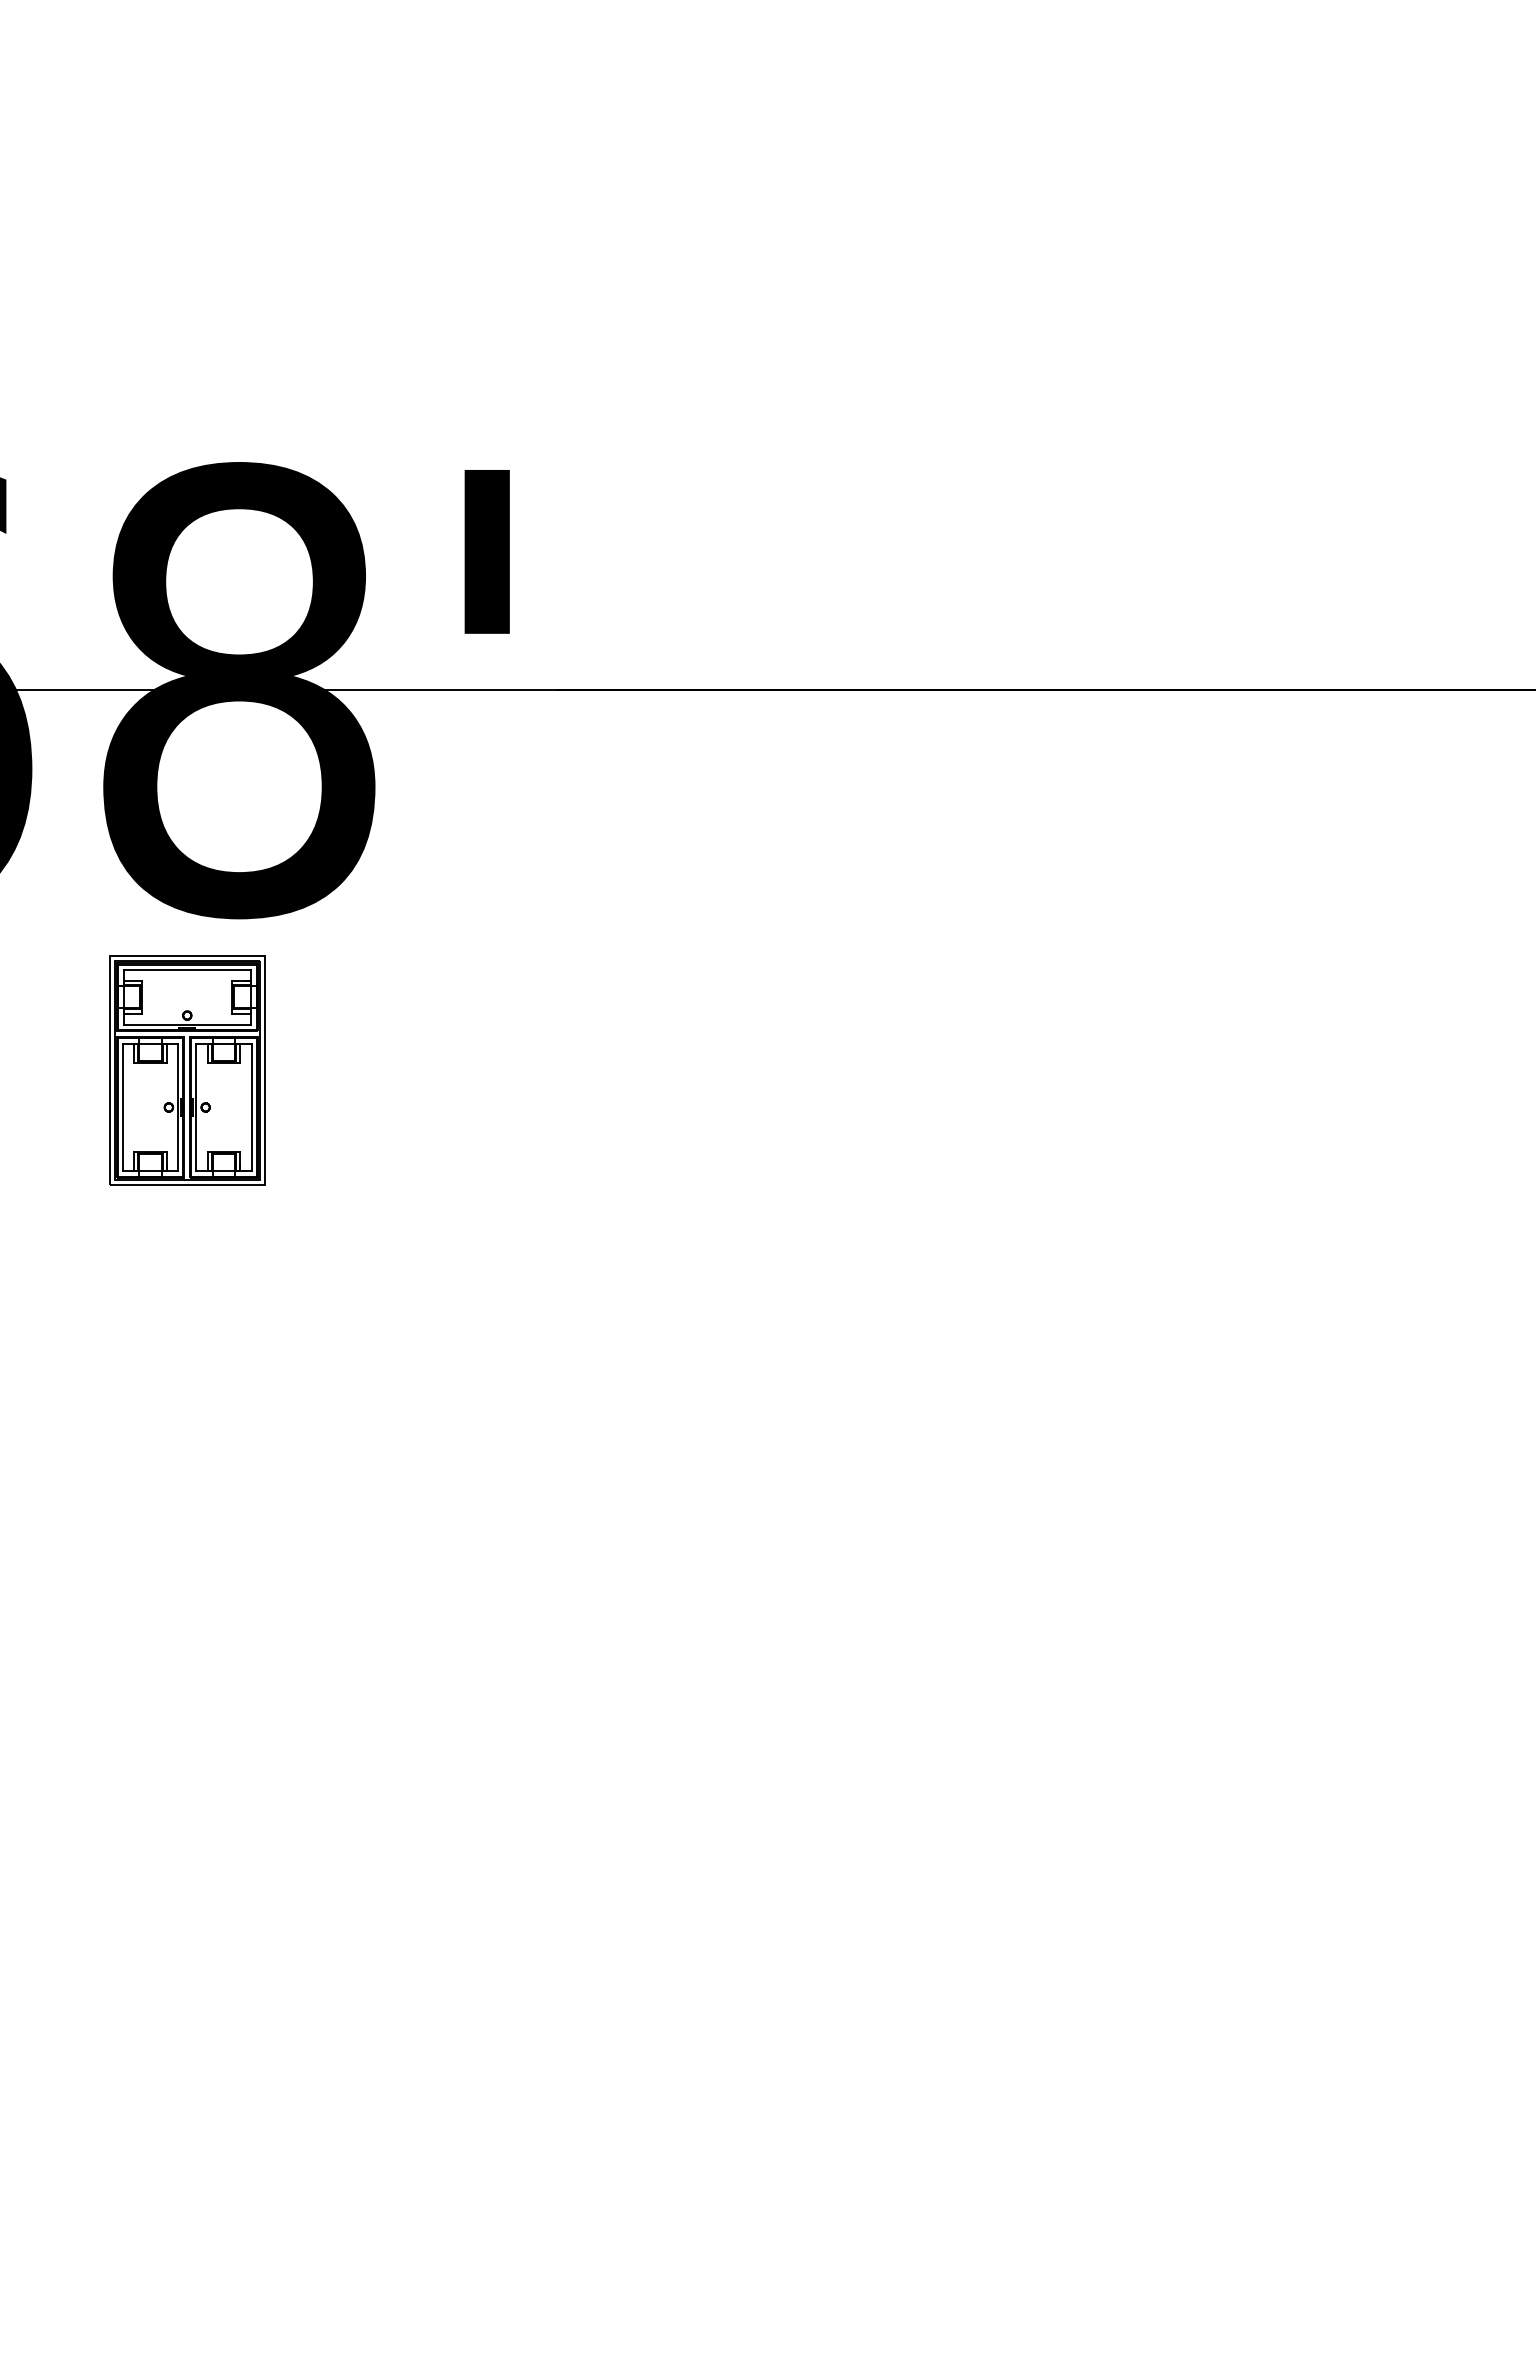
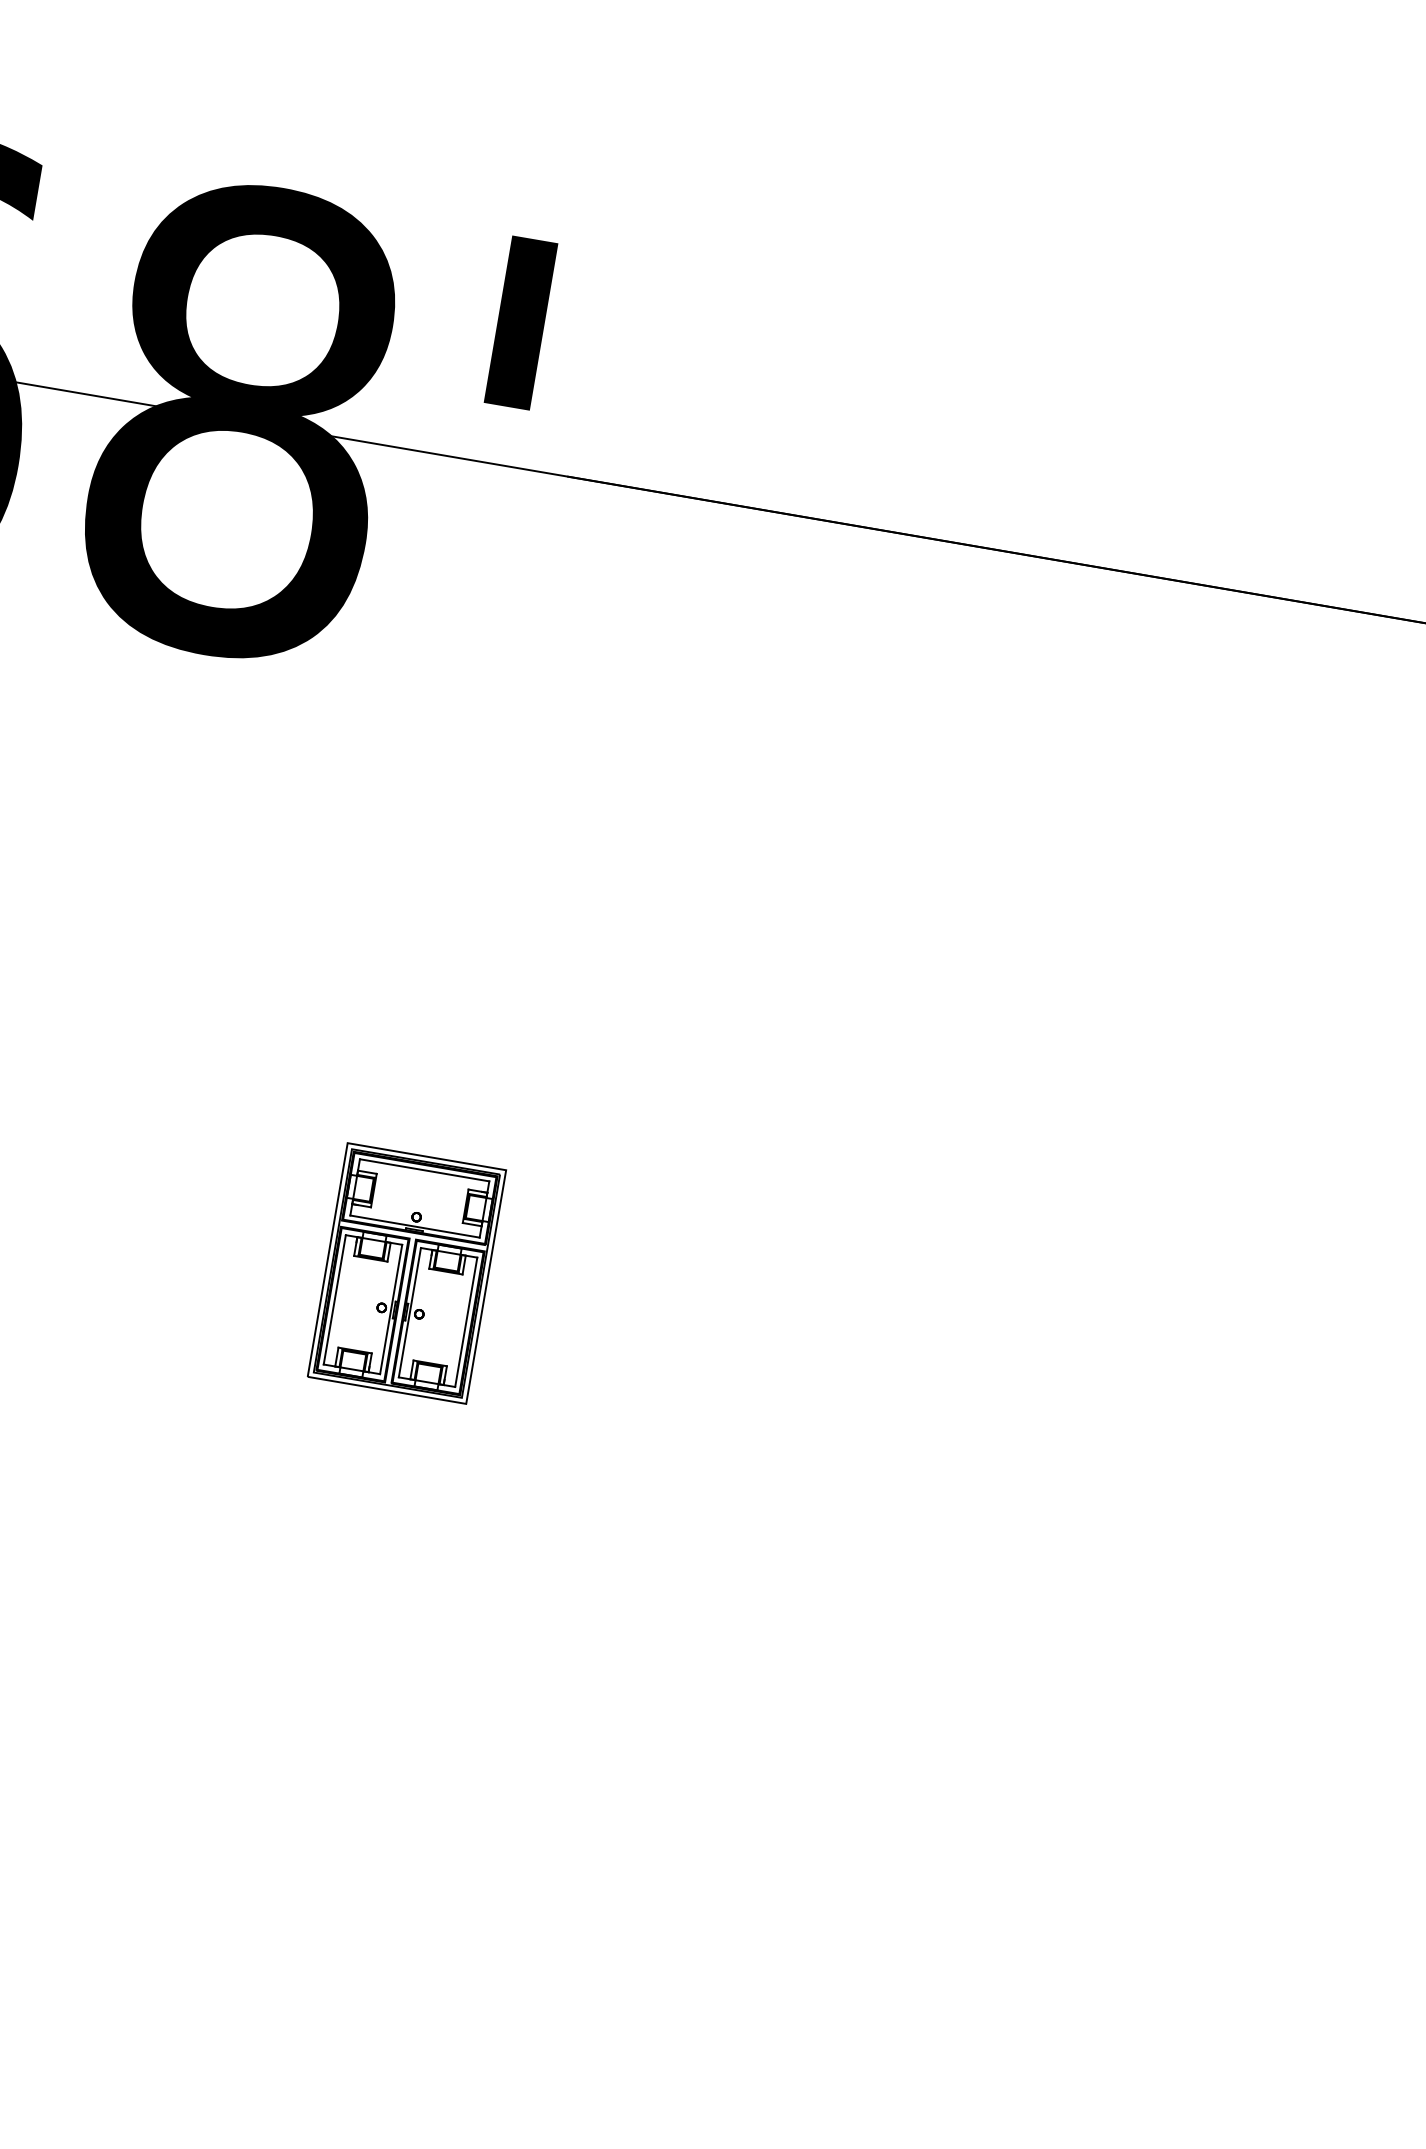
part: (187, 1070) -> (407, 1273), moved

